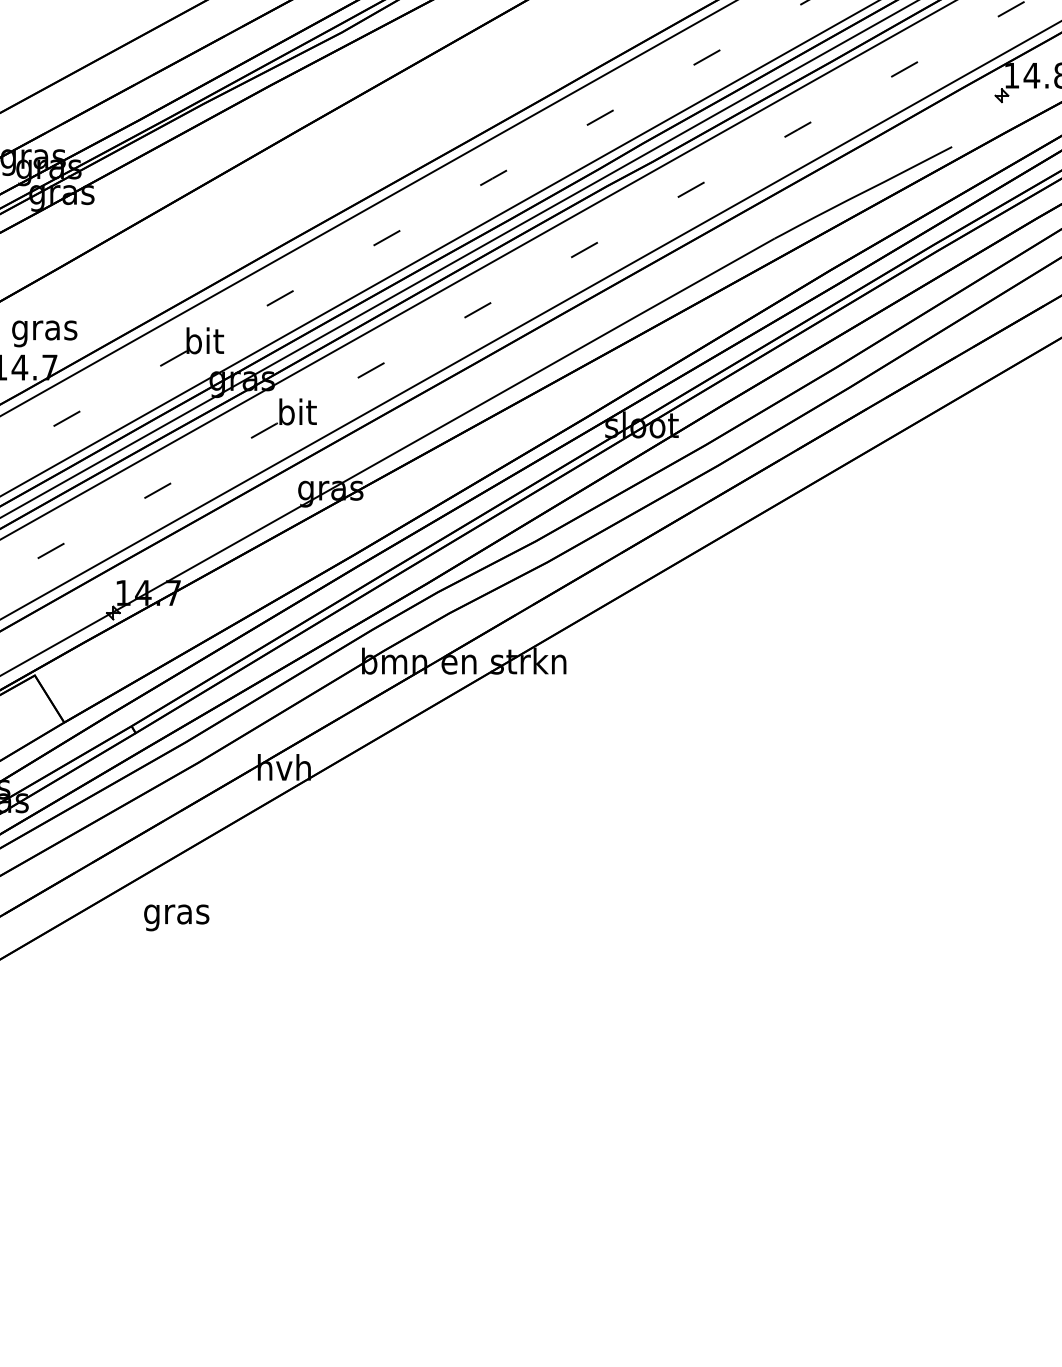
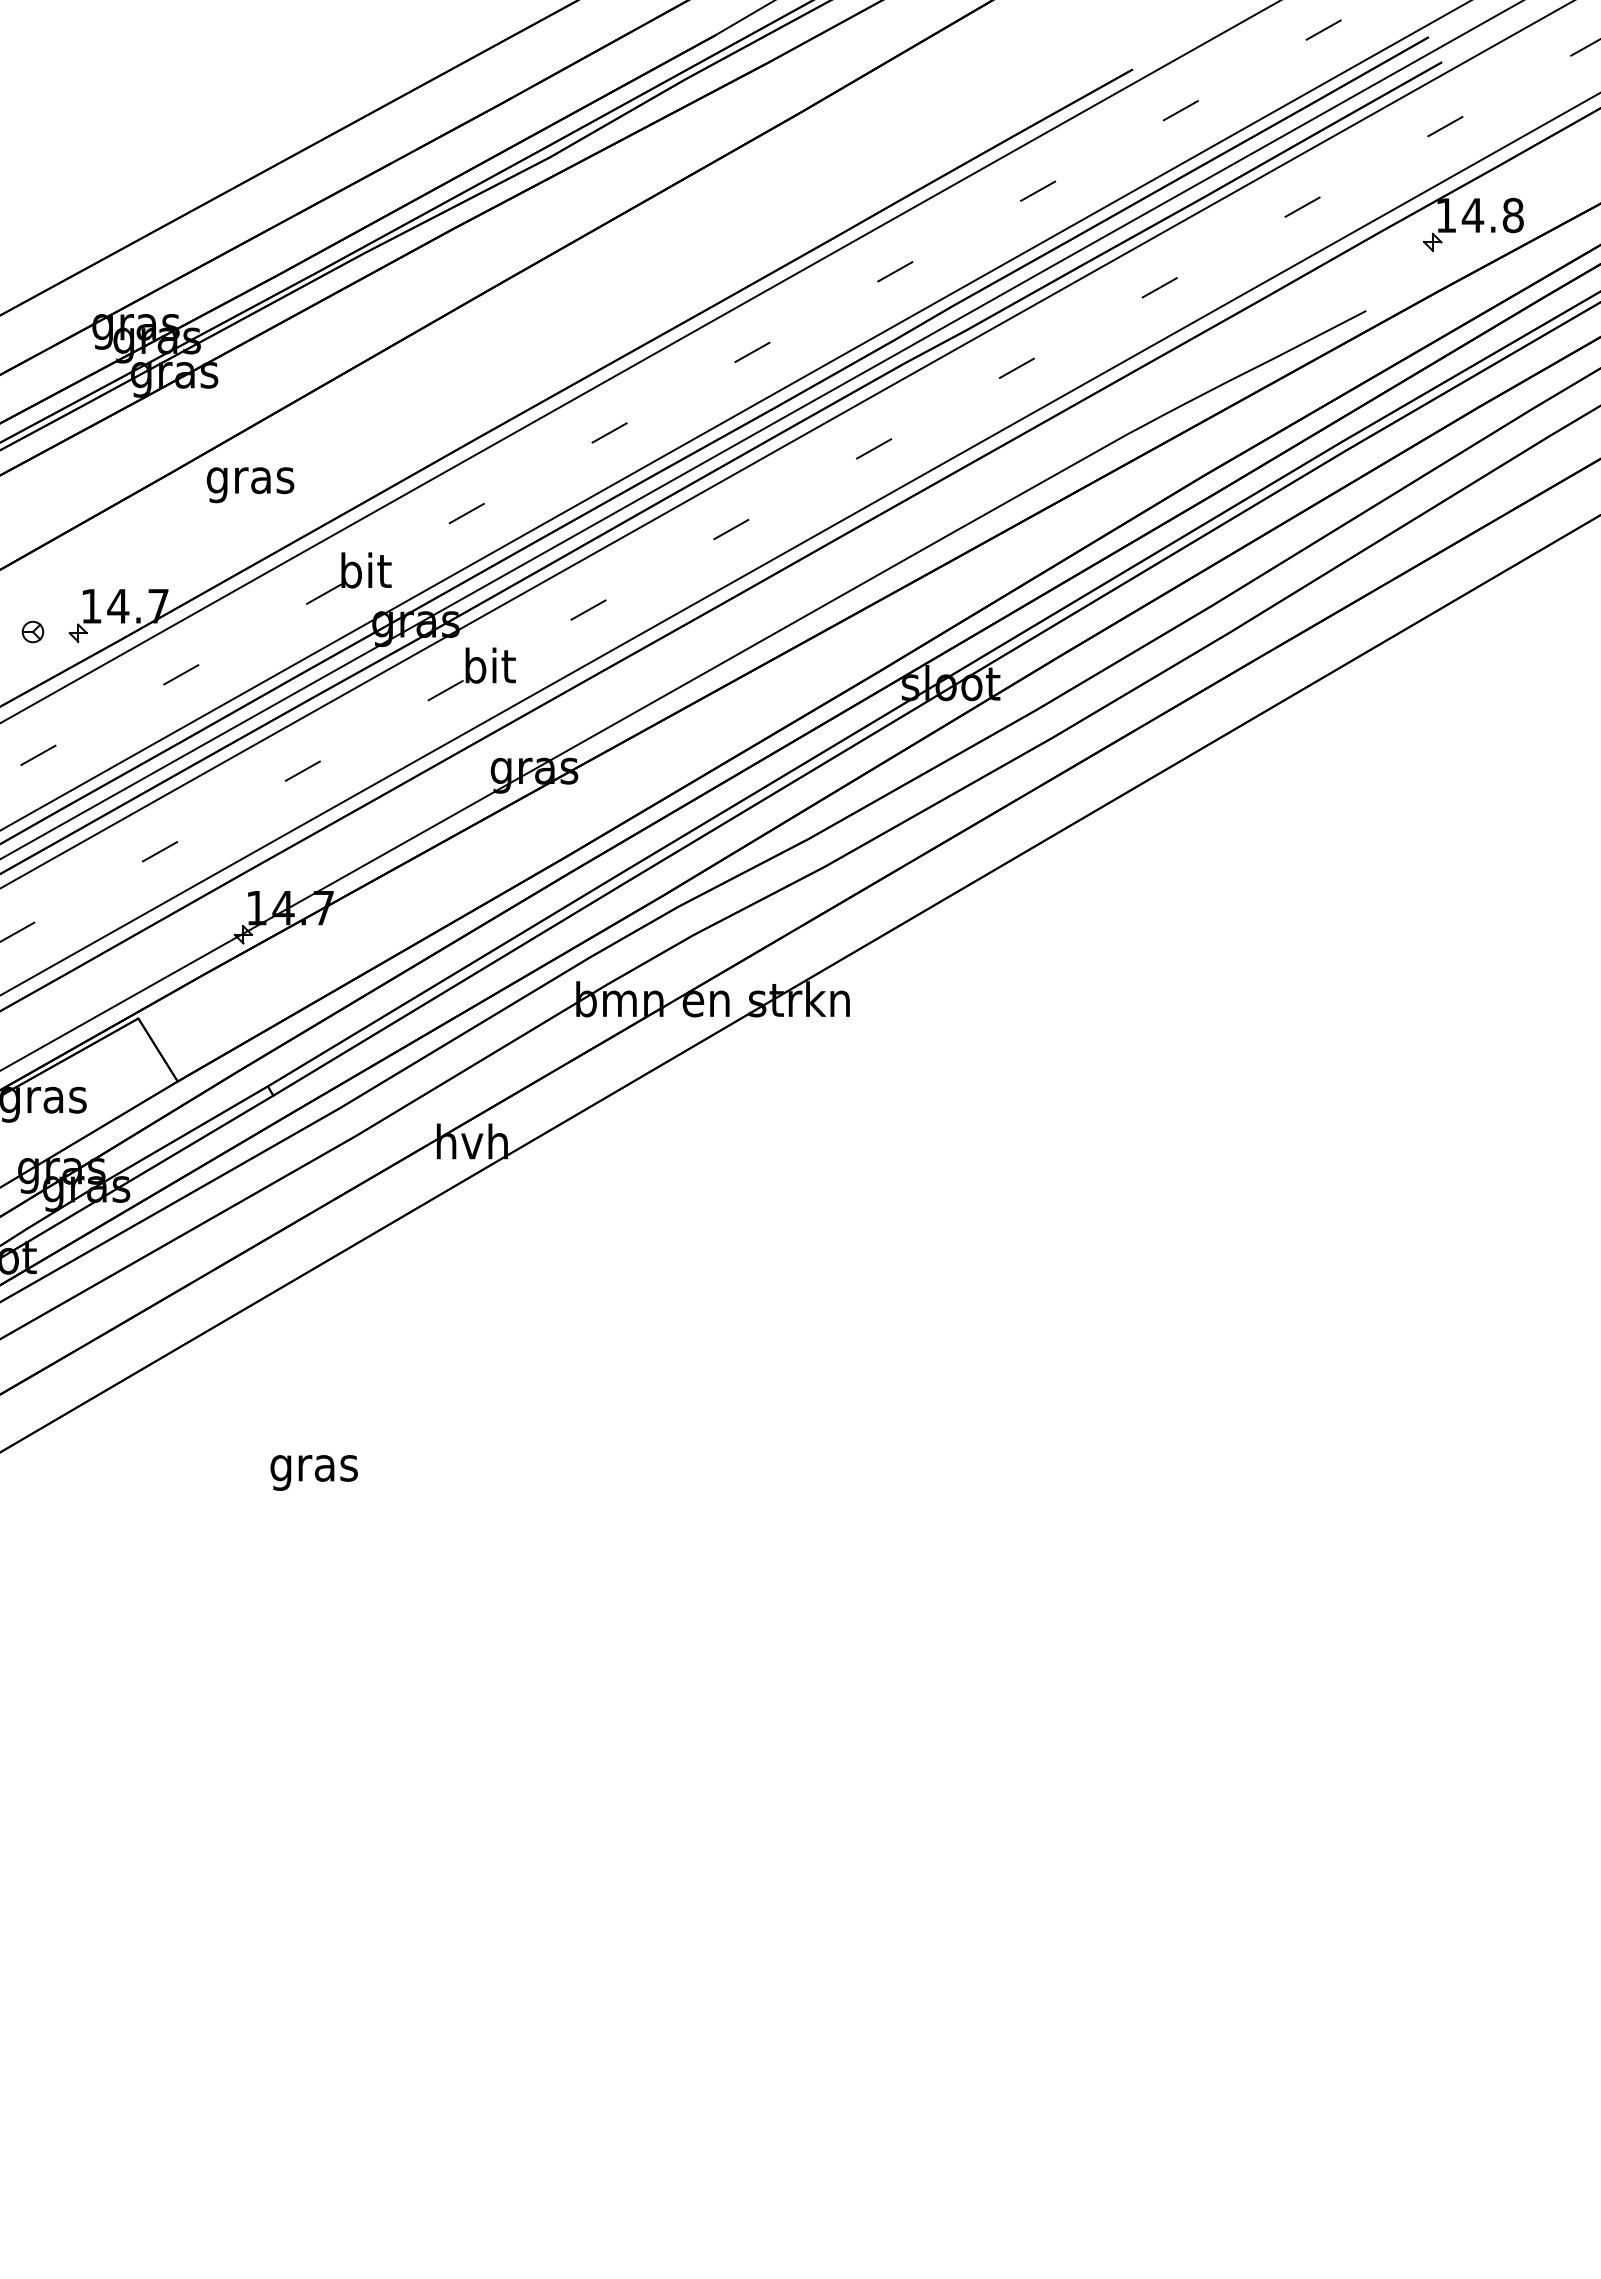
text: (44, 334) -> (250, 485), moved
text: (176, 917) -> (313, 1472), moved

